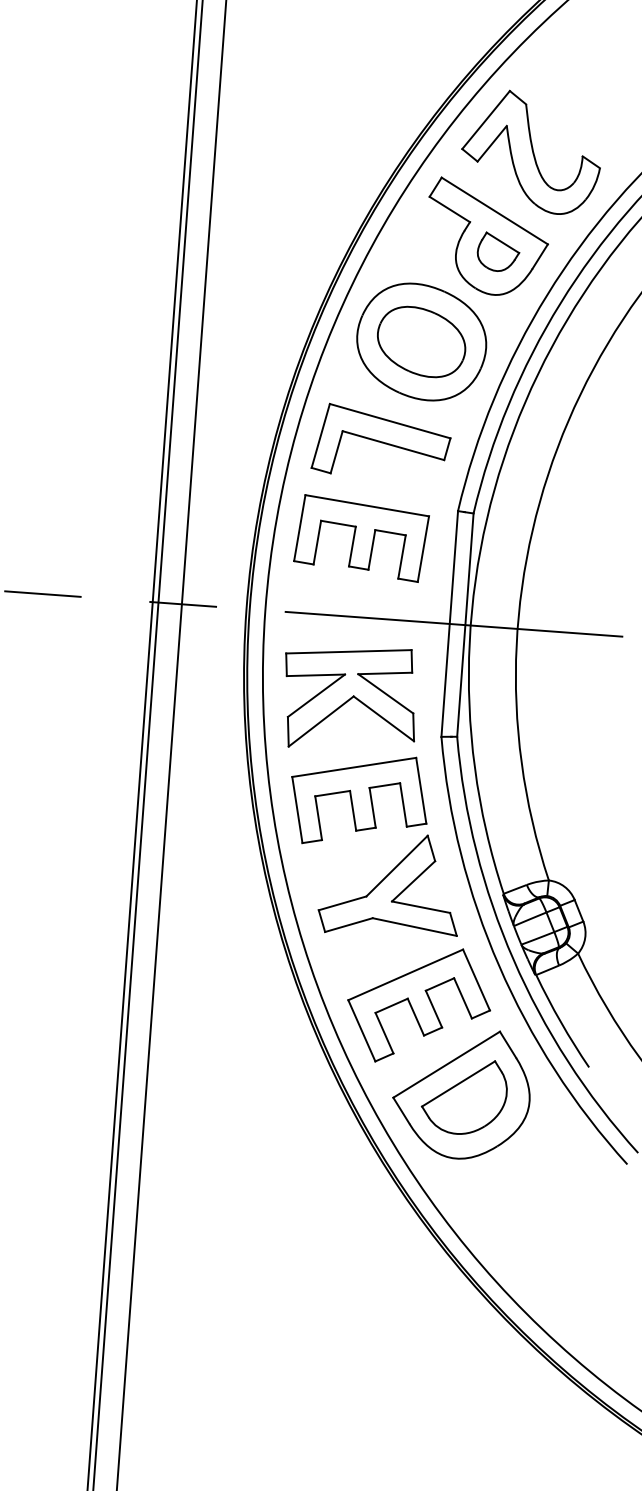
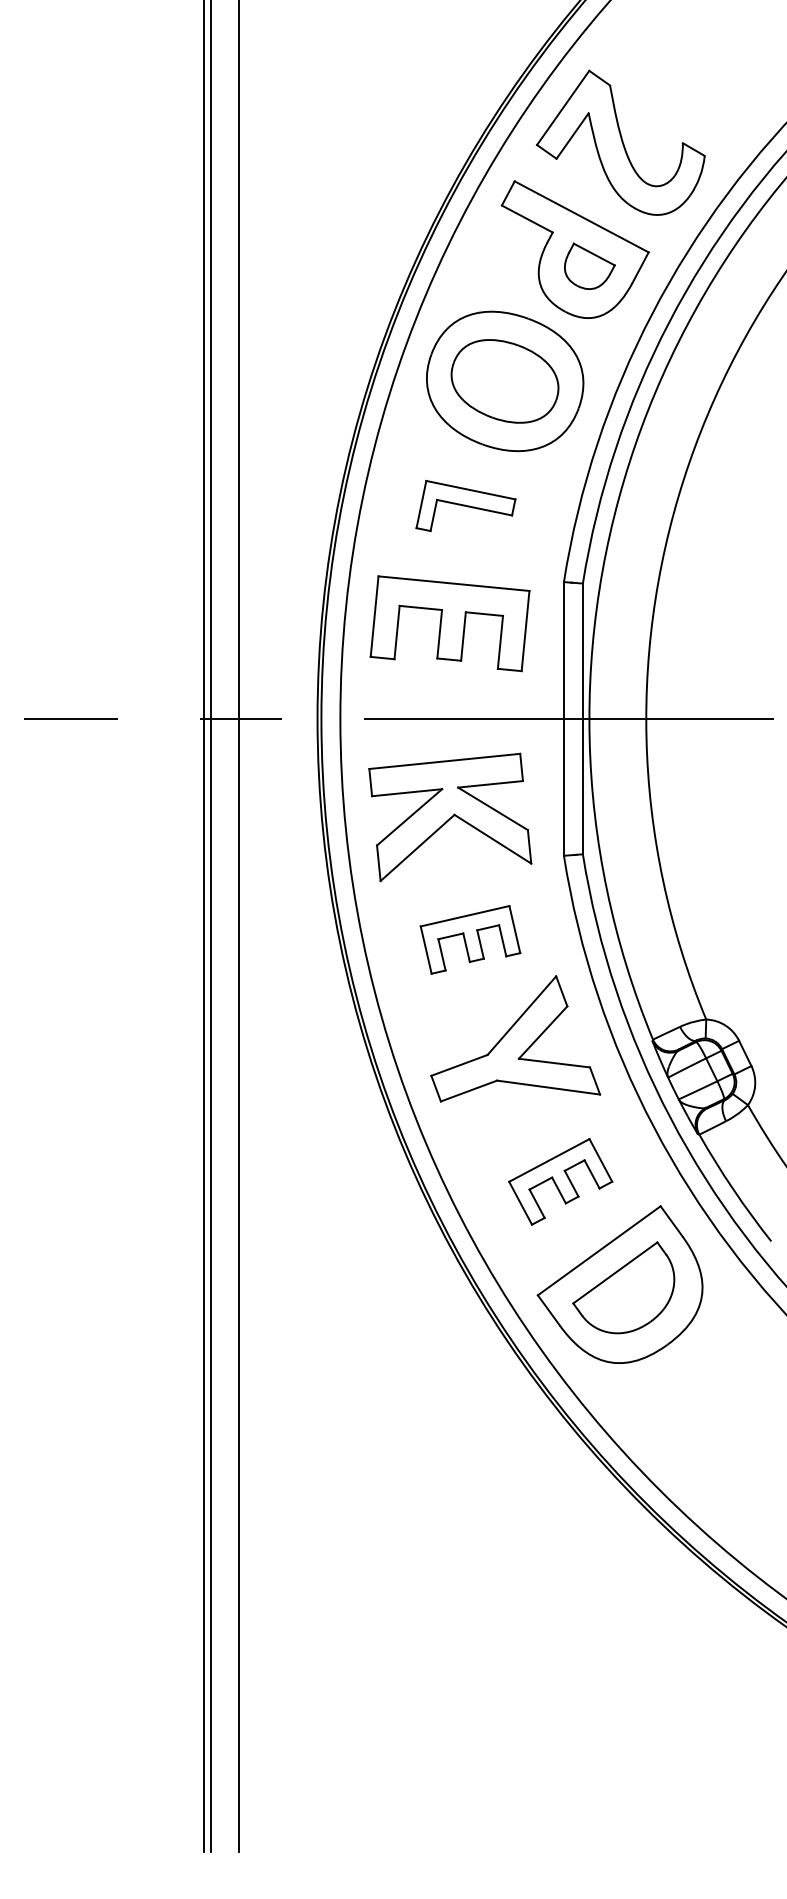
part: (381, 441) -> (465, 505), size x0.6
part: (359, 800) -> (470, 939), size x0.6
part: (418, 1005) -> (560, 1181), size x0.6

